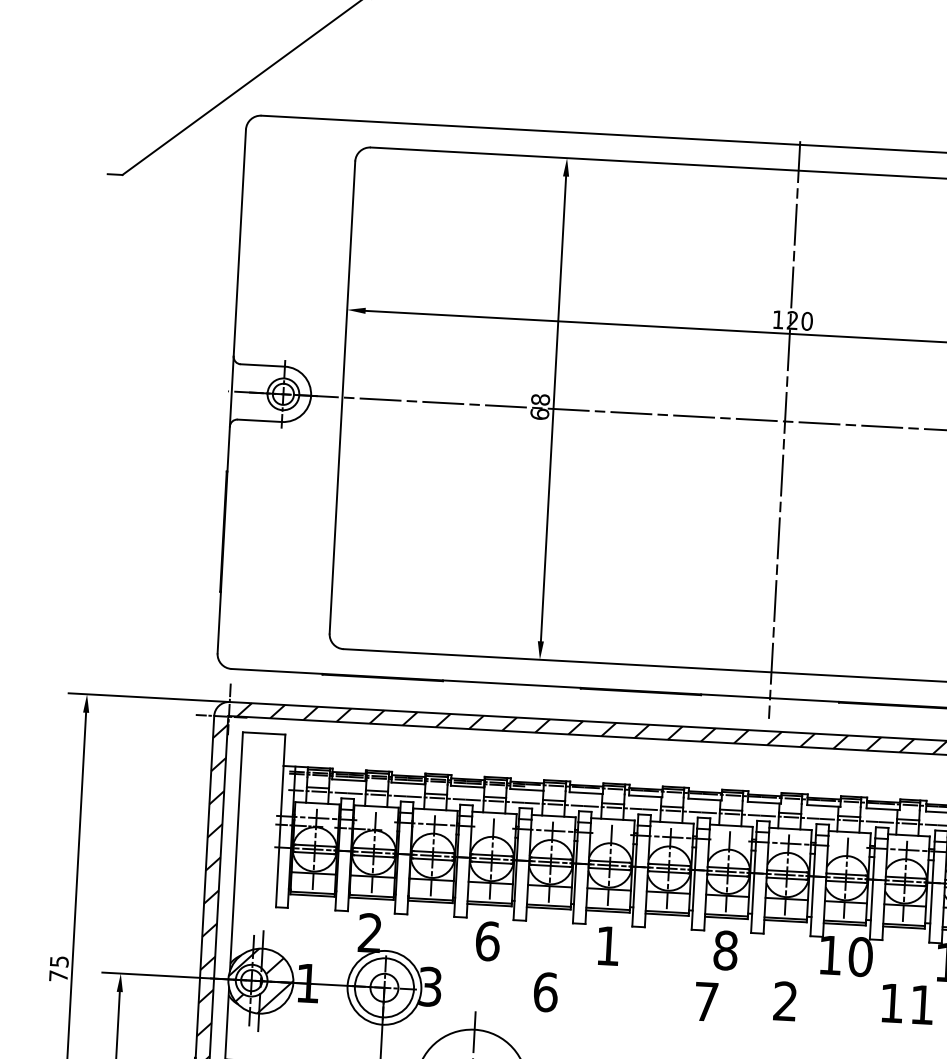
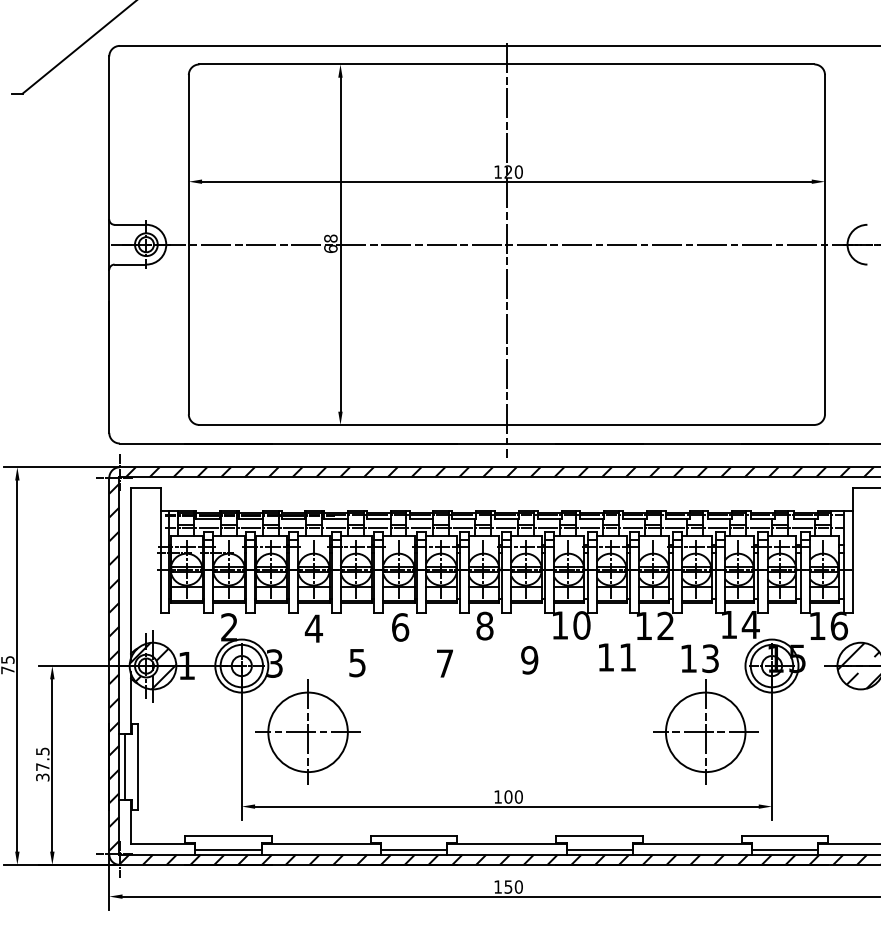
text: (487, 940) -> (313, 628), 6 -> 4
text: (608, 946) -> (400, 627), 1 -> 6
text: (545, 991) -> (357, 662), 6 -> 5
text: (705, 1001) -> (444, 663), moved
text: (785, 1001) -> (529, 660), 2 -> 9

